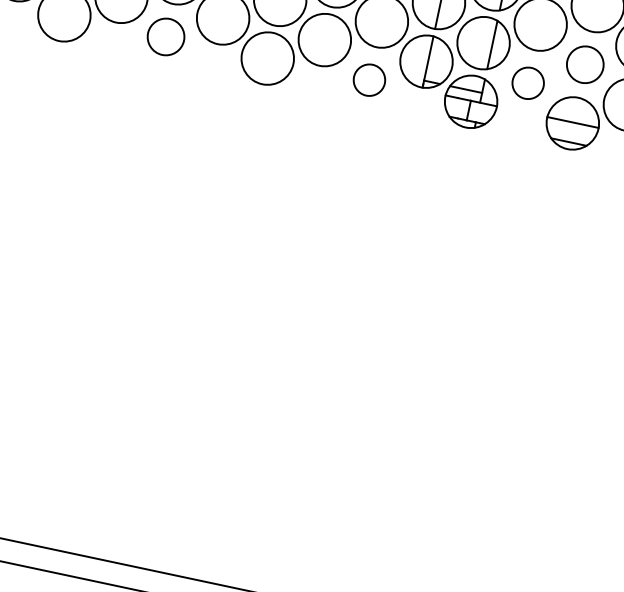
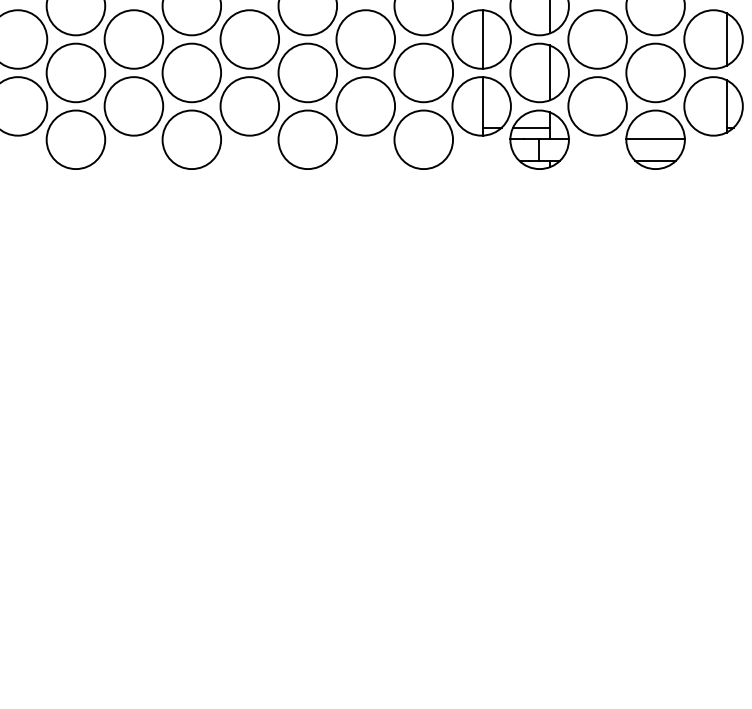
circle: (165, 36) -> (191, 139), size x1.43
circle: (585, 64) -> (655, 72), size x1.43
circle: (369, 79) -> (423, 139), size x1.67
circle: (528, 83) -> (597, 106), size x1.67

